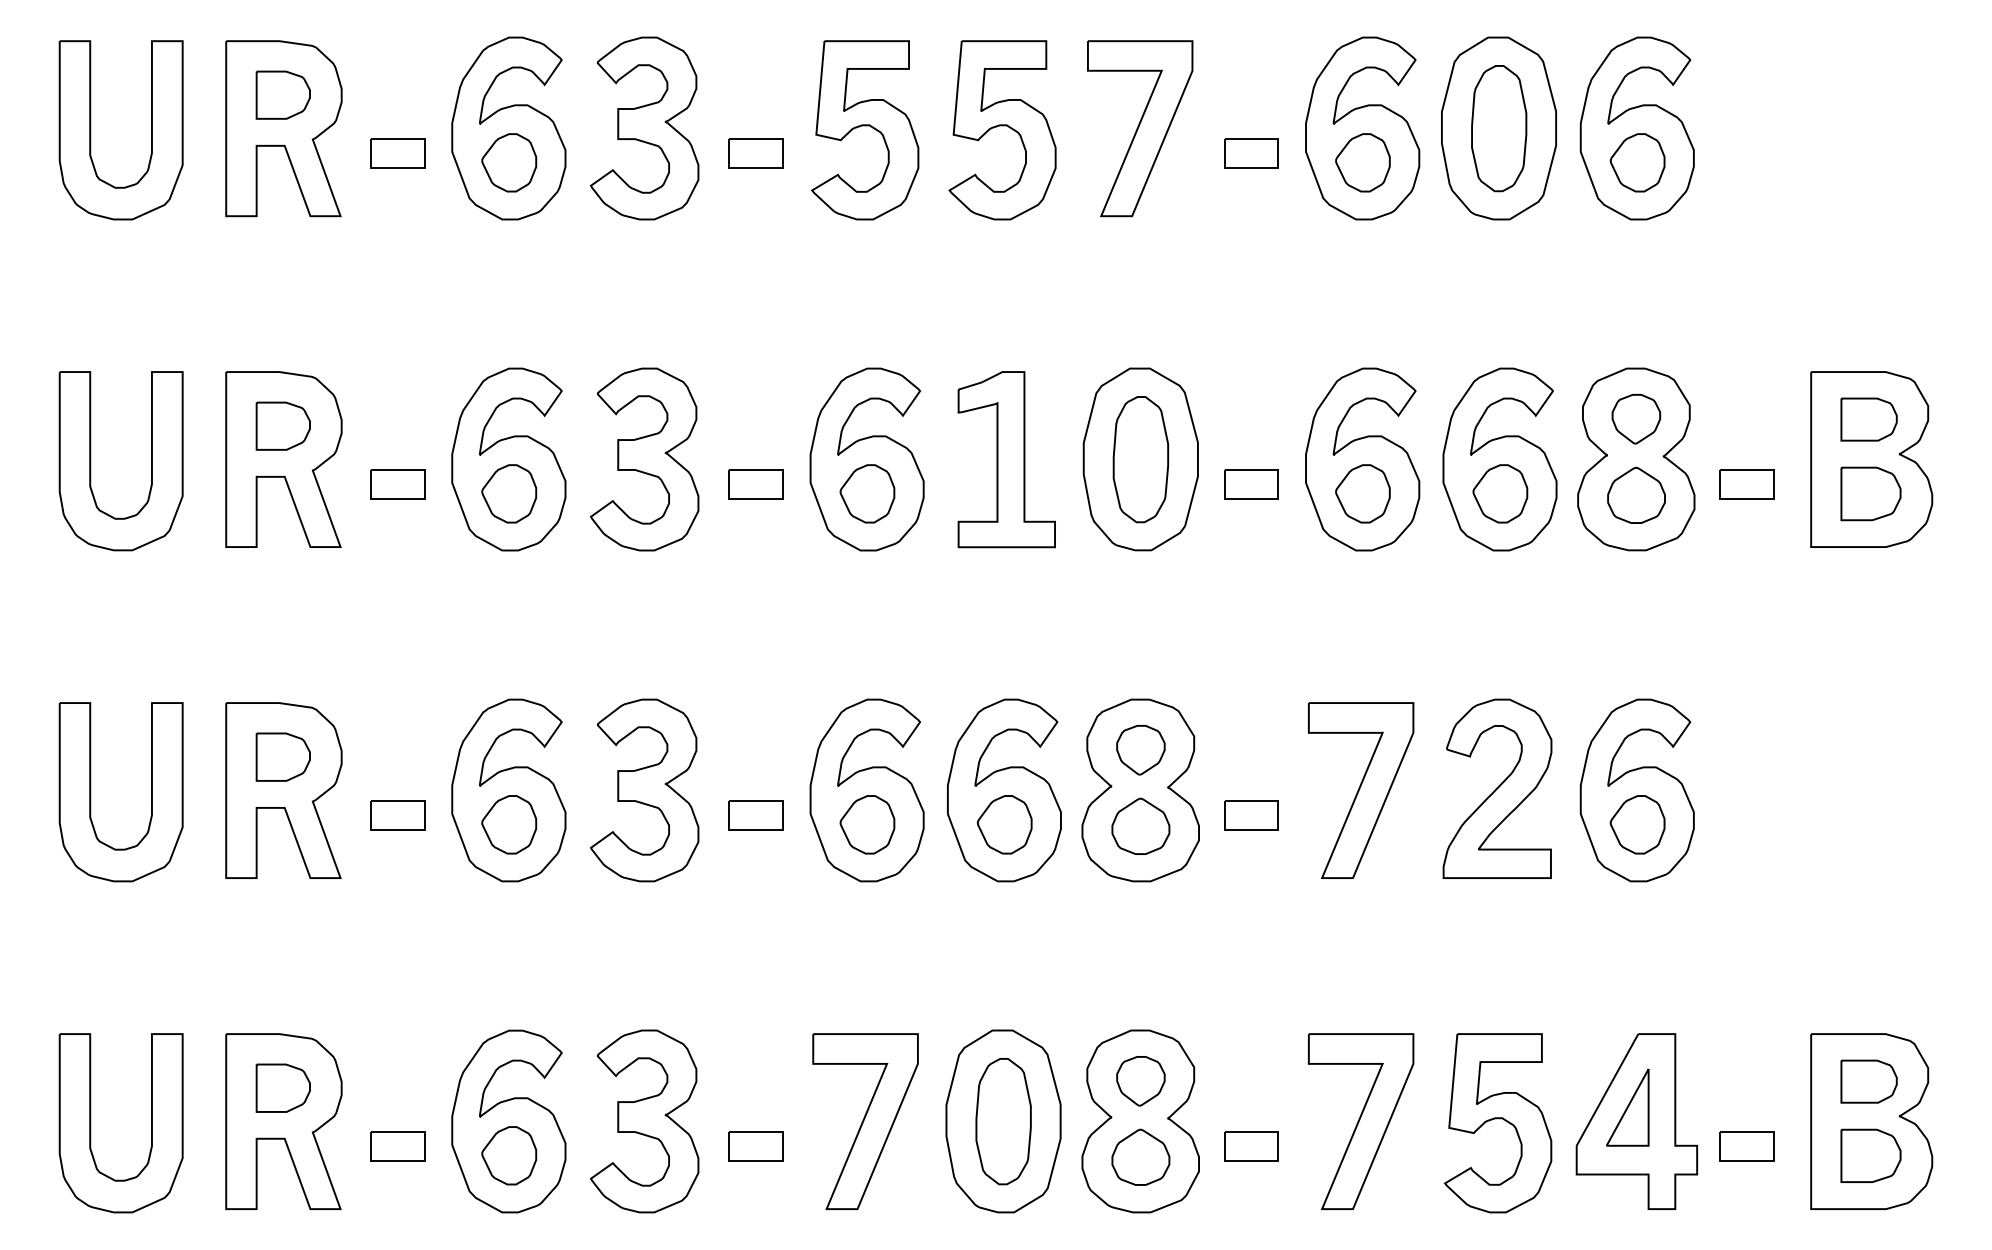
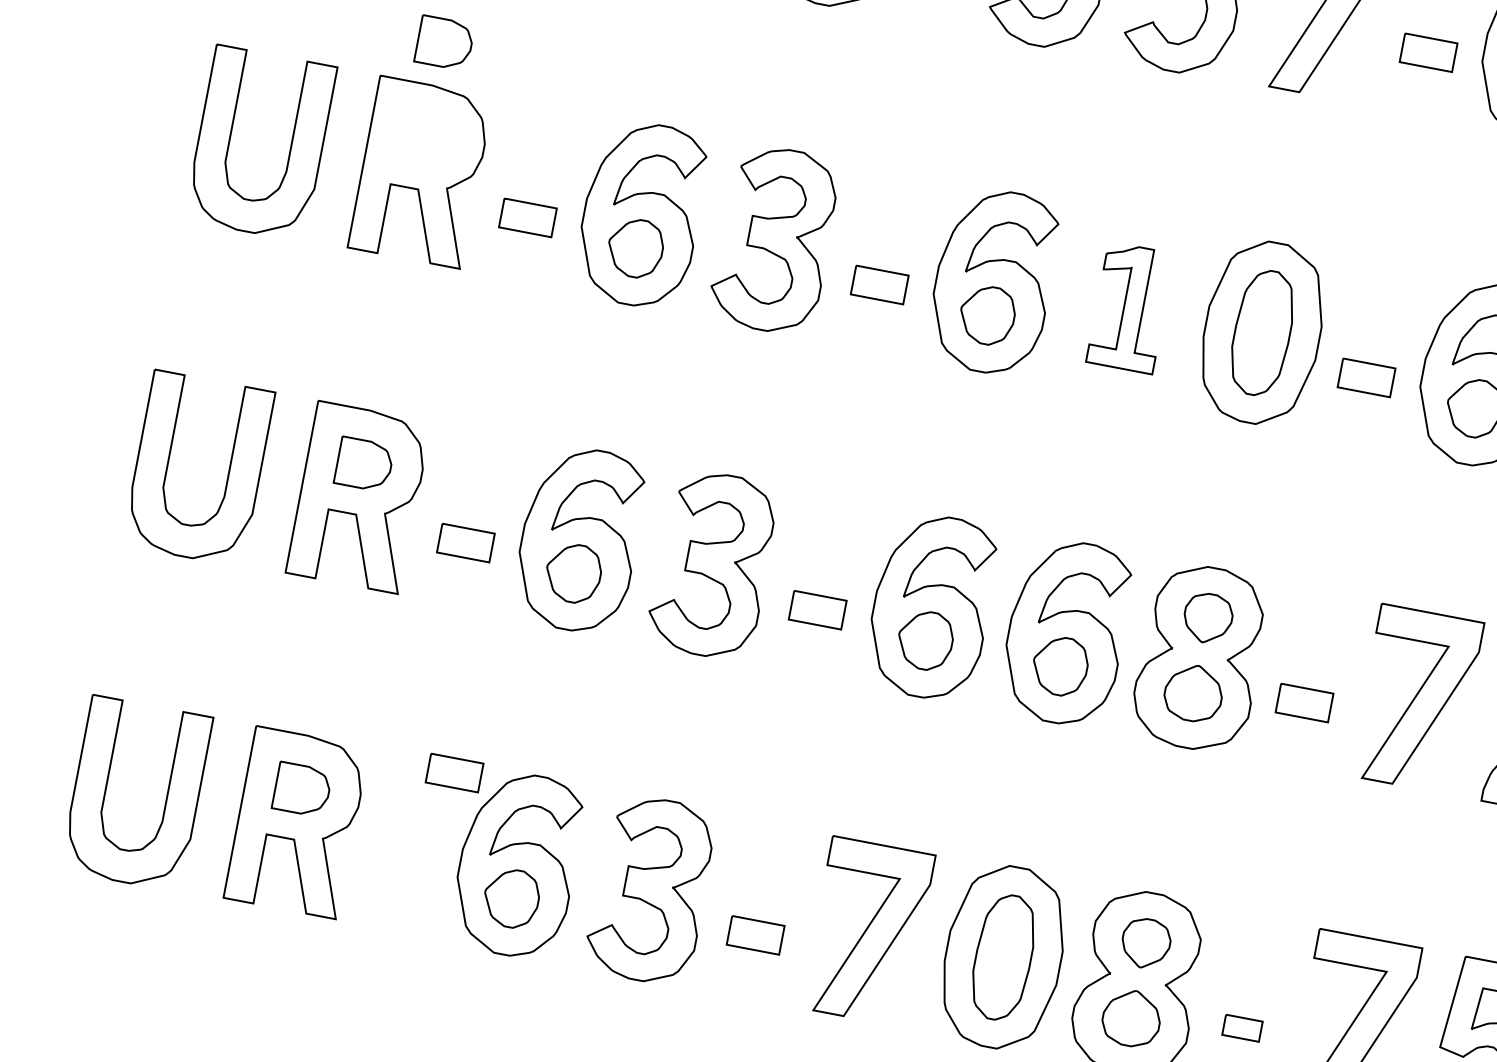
part: (282, 425) -> (444, 42), moved
part: (1006, 459) -> (1130, 307), size x0.7
part: (397, 1146) -> (454, 773), moved
part: (1251, 1146) -> (1242, 1028), size x0.7

